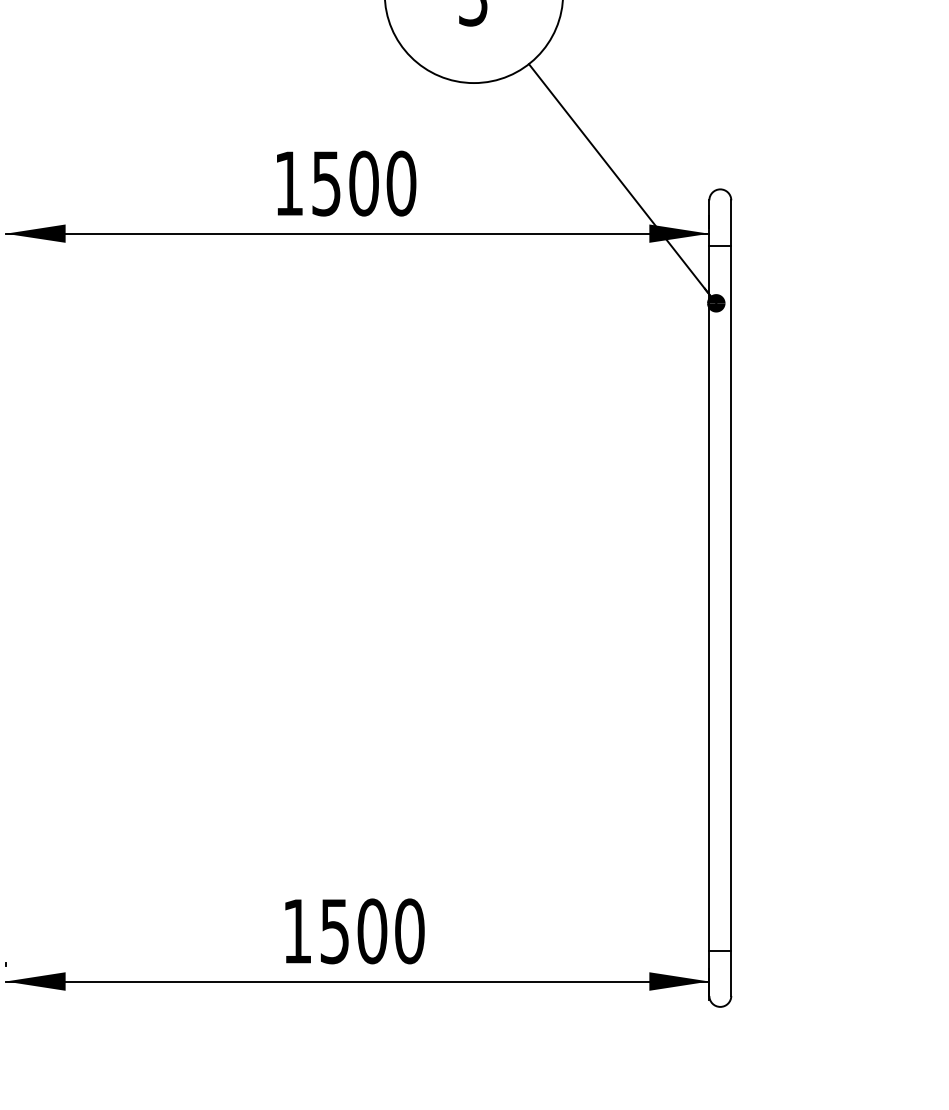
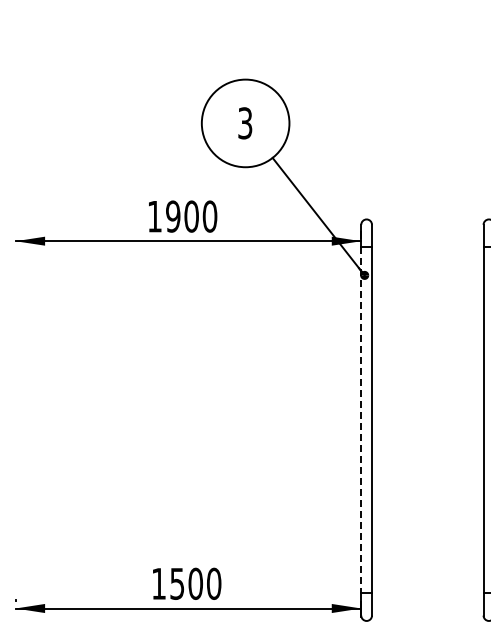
text: (327, 183) -> (173, 216), 1500 -> 1900
line: (709, 598) -> (361, 420), solid -> dashed

